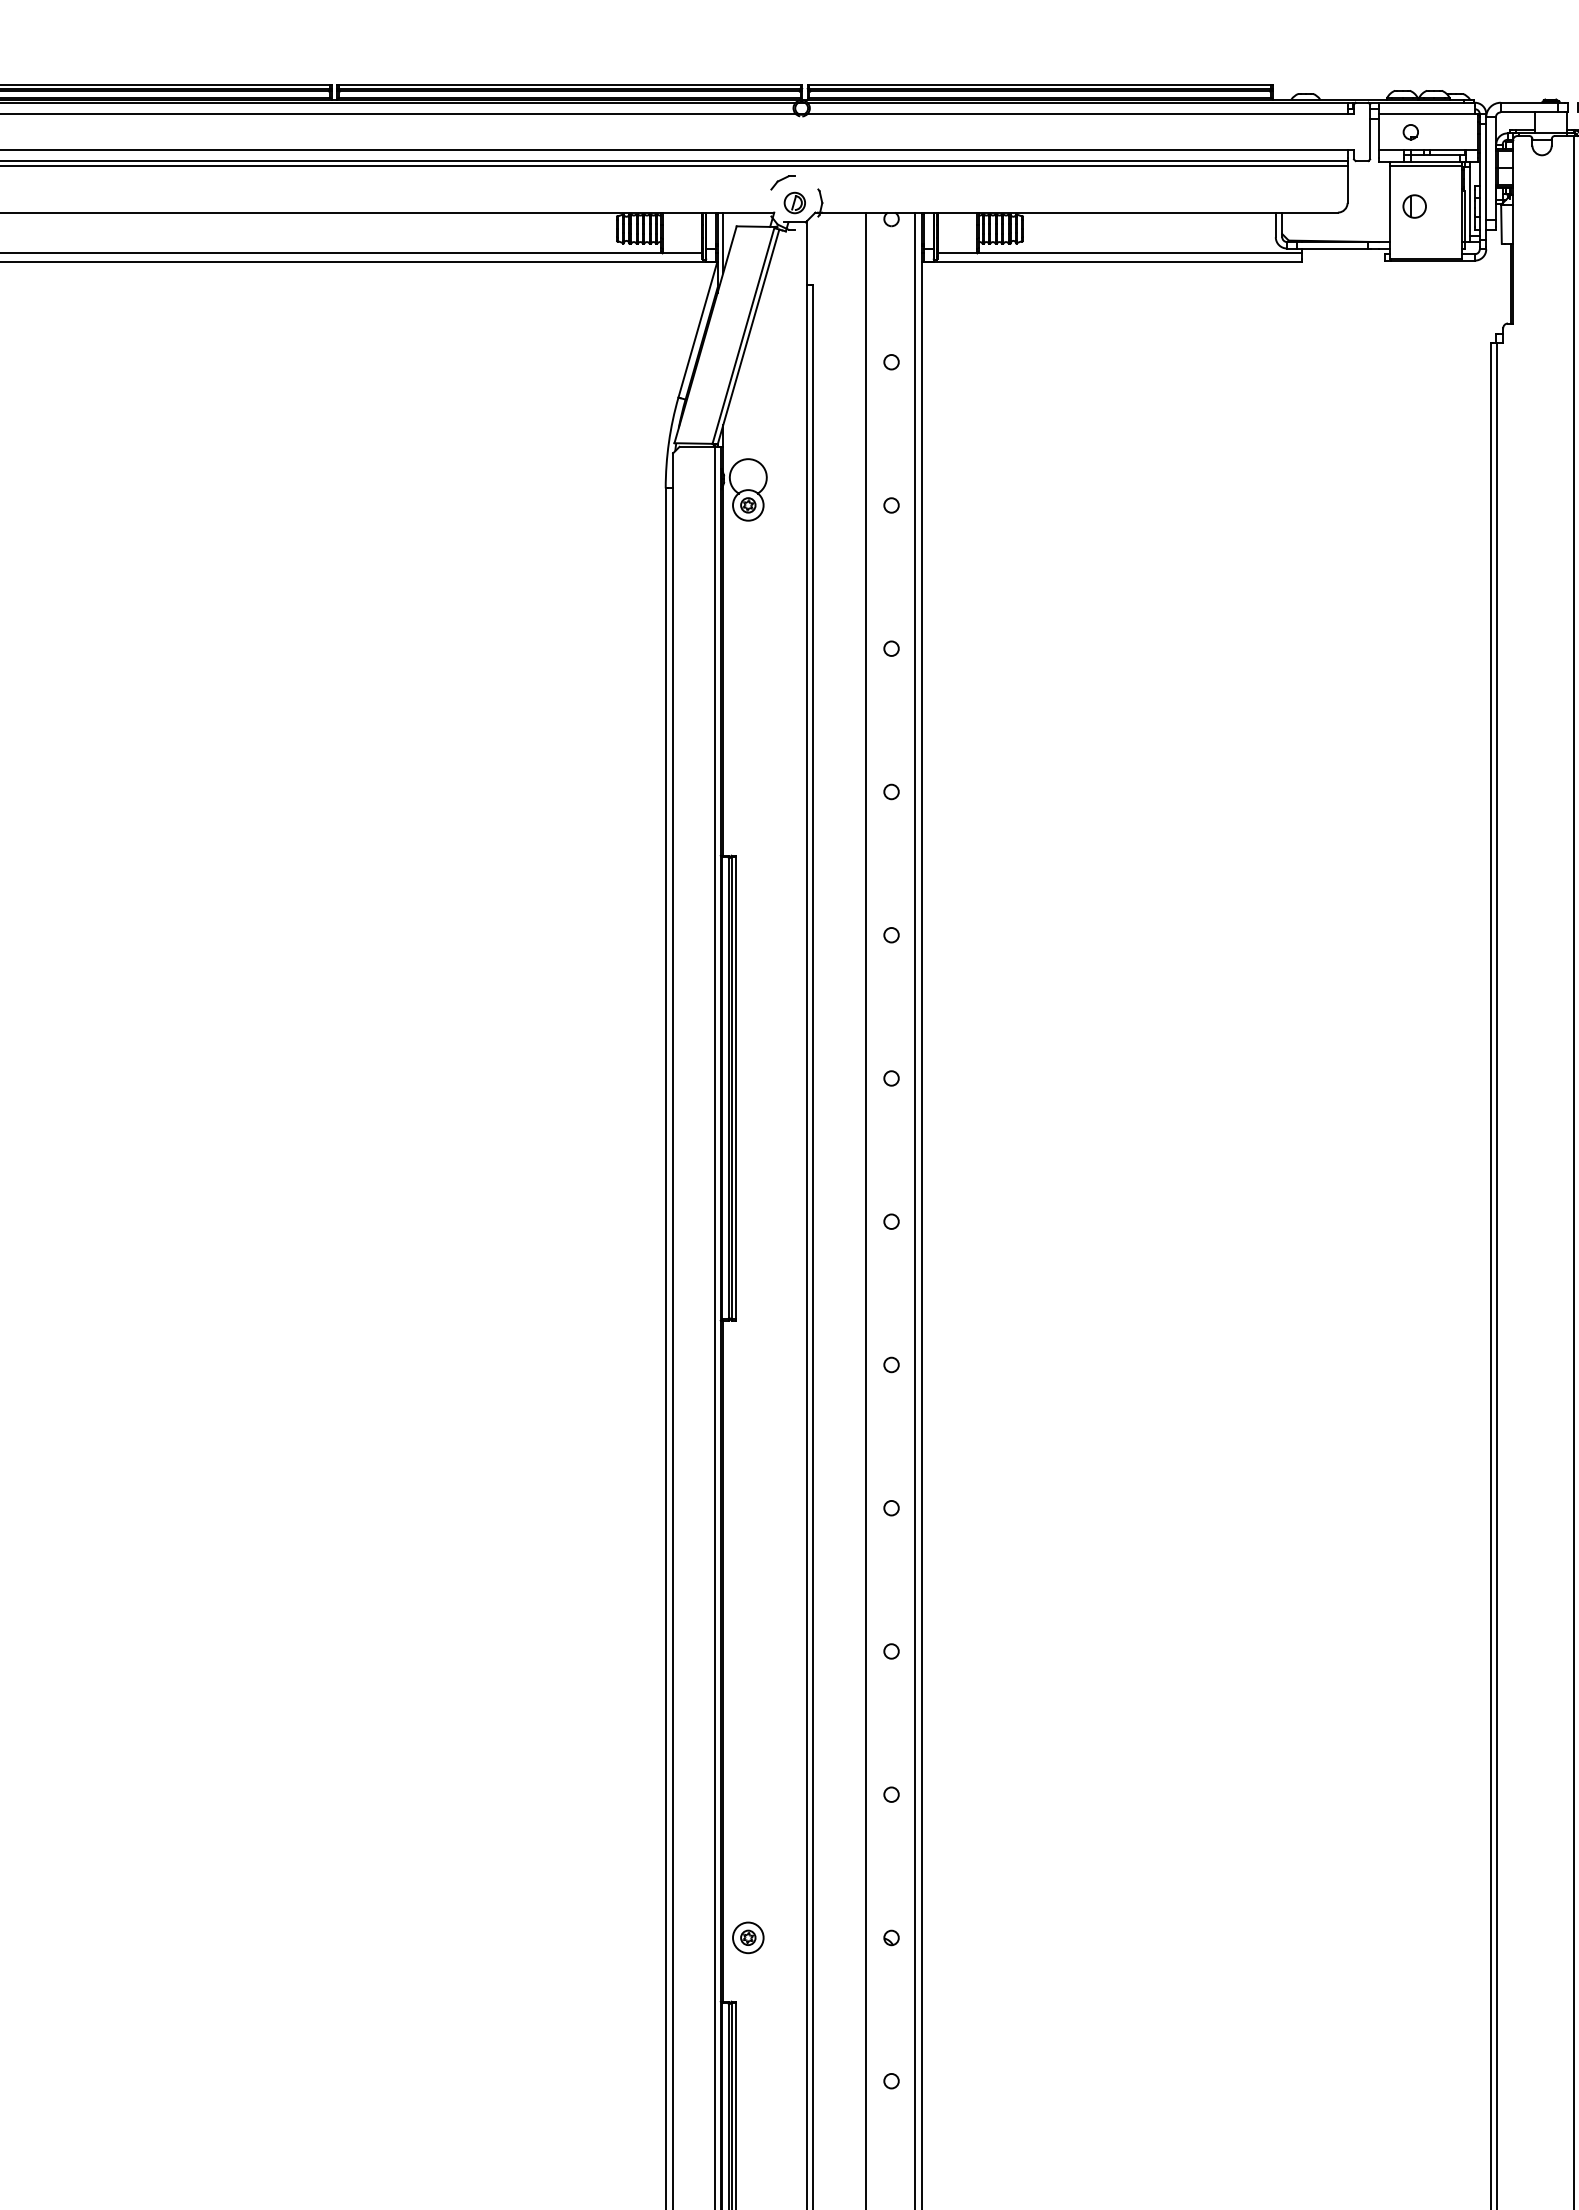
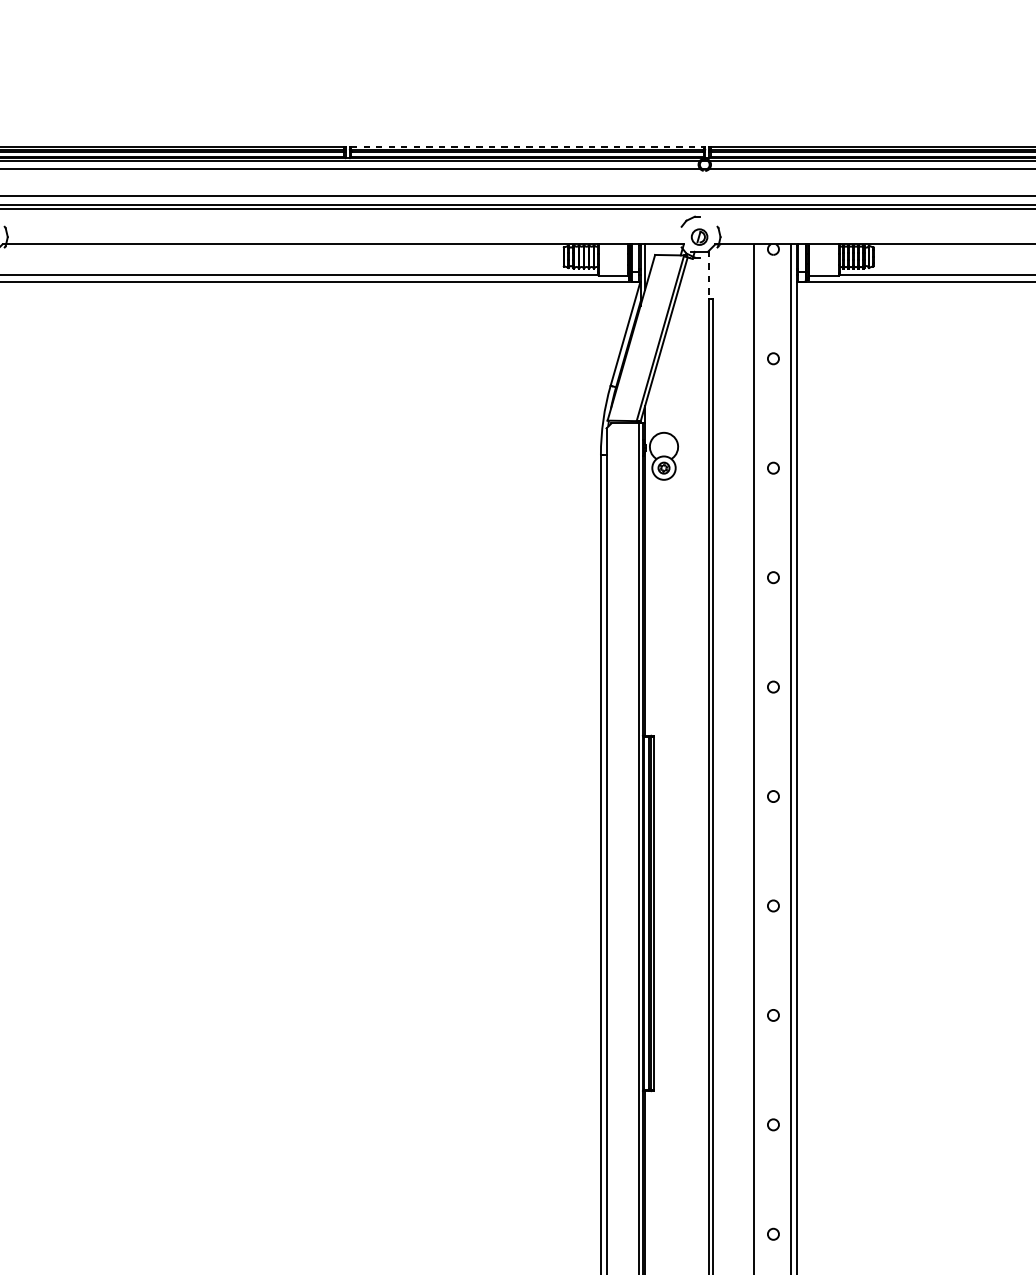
line: (569, 84) -> (527, 146), solid -> dashed
line: (807, 252) -> (709, 274), solid -> dashed

